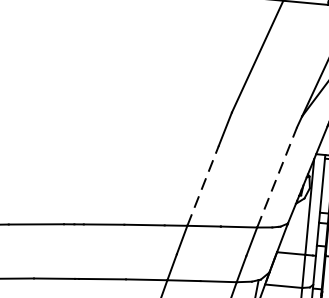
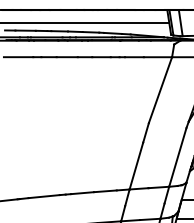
line: (276, 177) -> (177, 157), dashed -> solid
line: (203, 184) -> (136, 165), dashed -> solid

